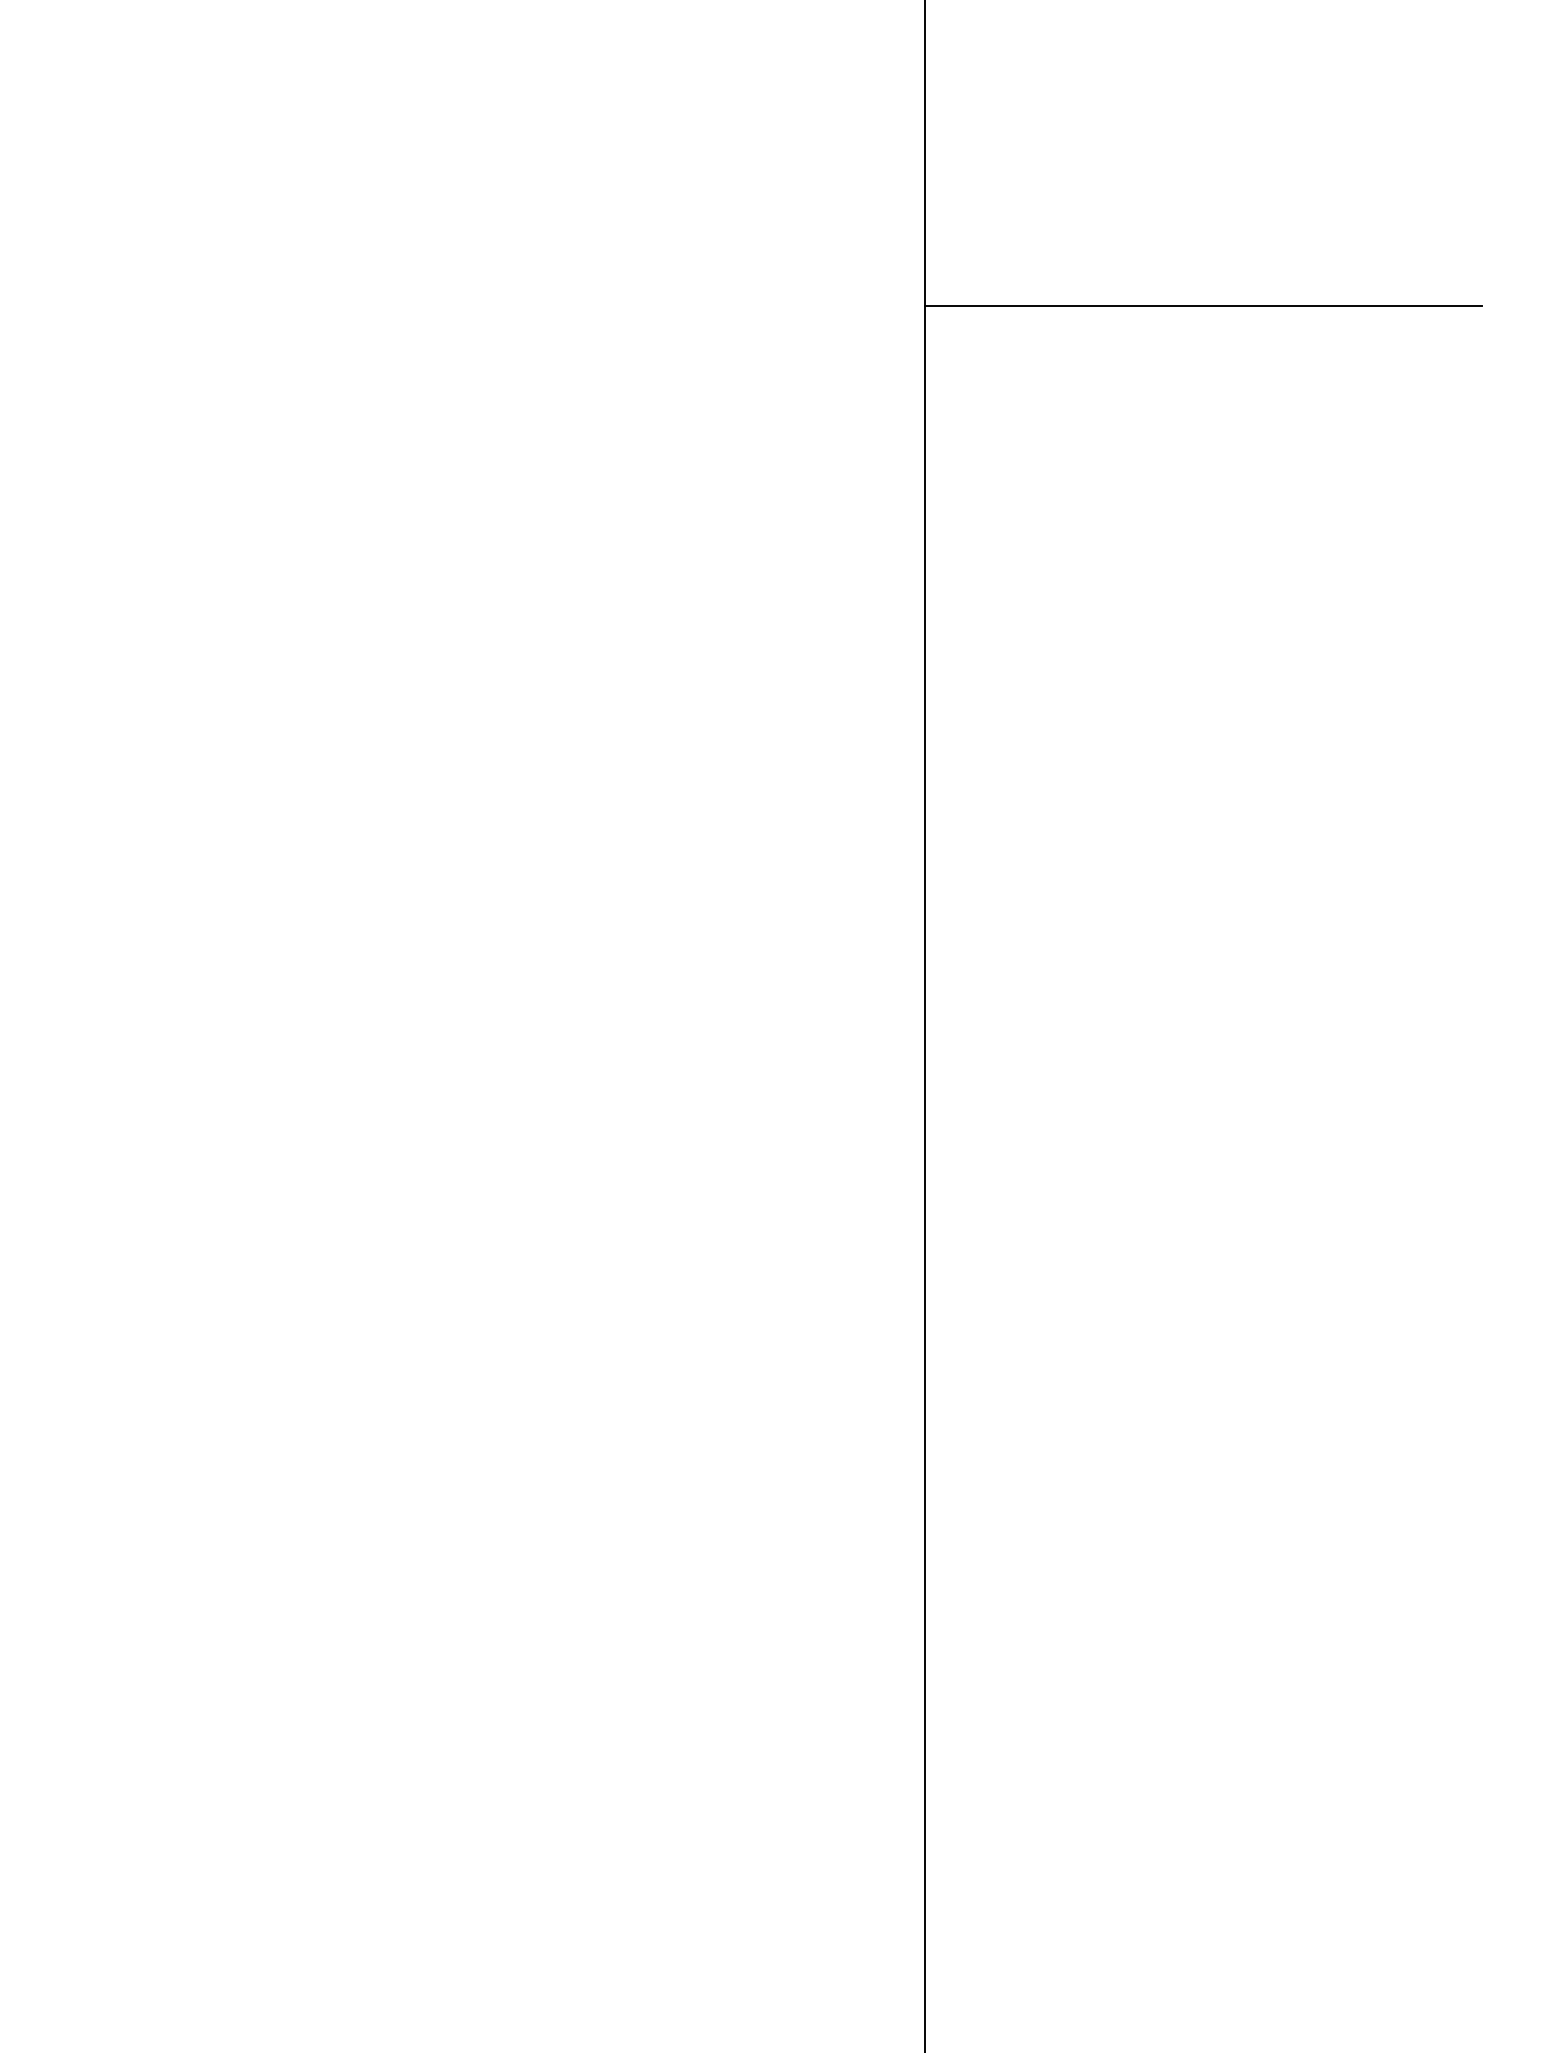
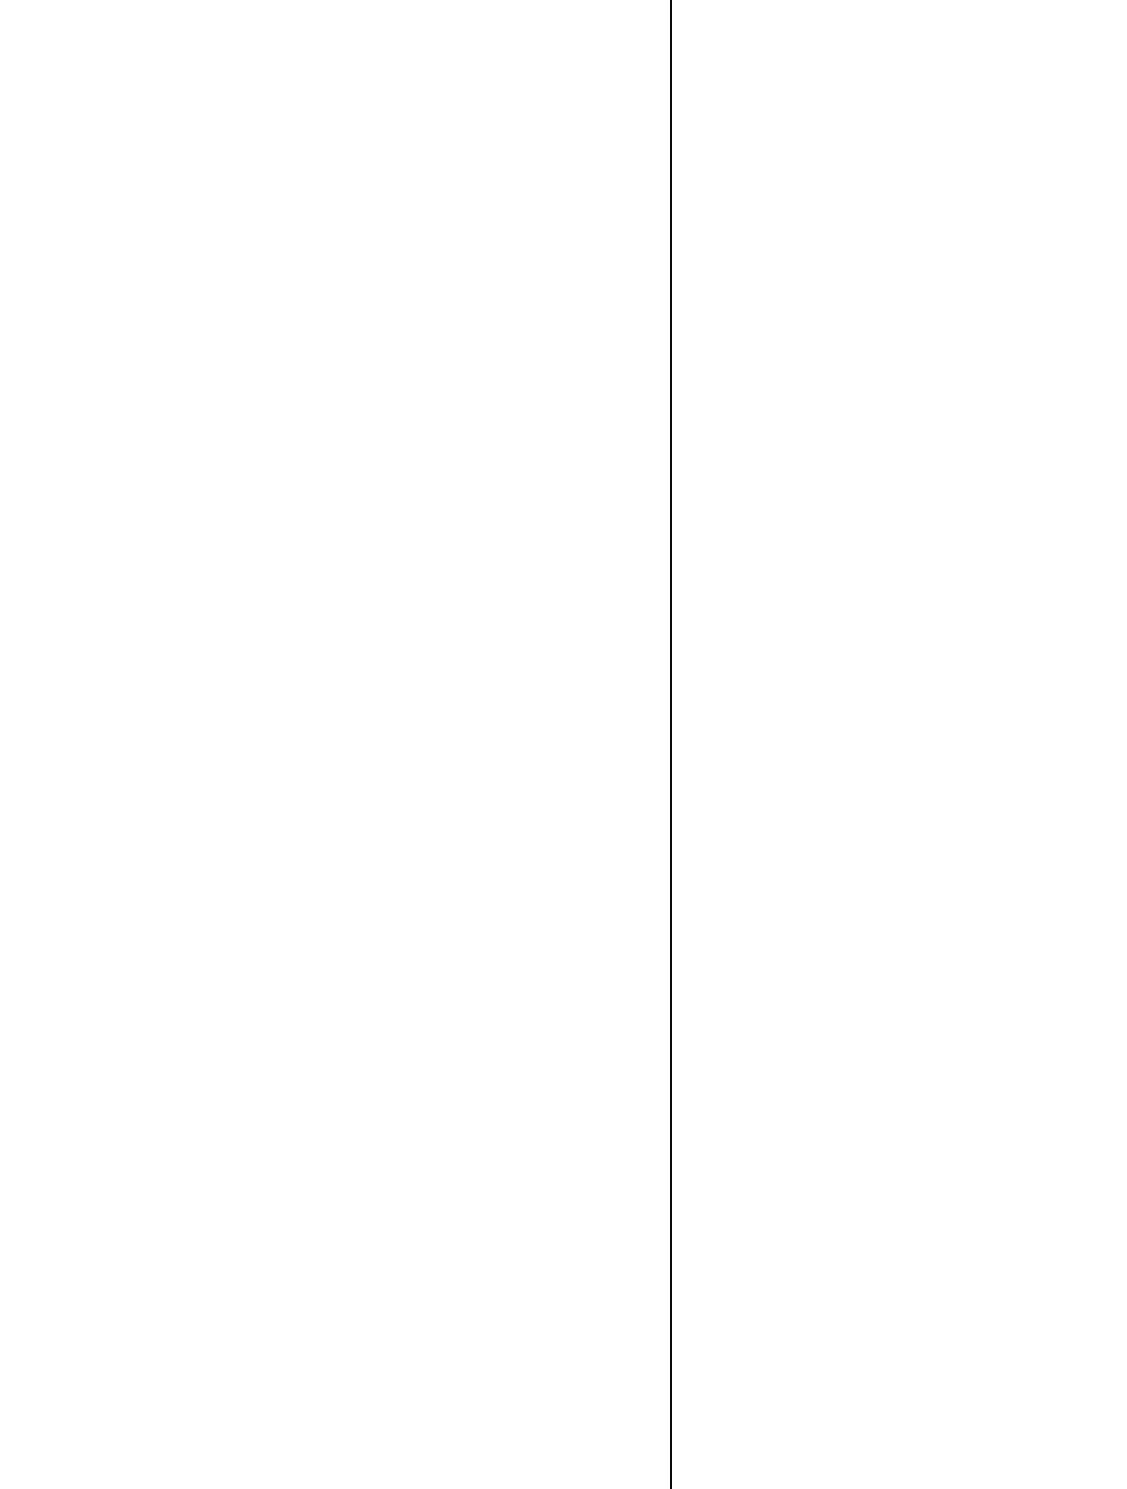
line: (1203, 306) -> (872, 222), removed

